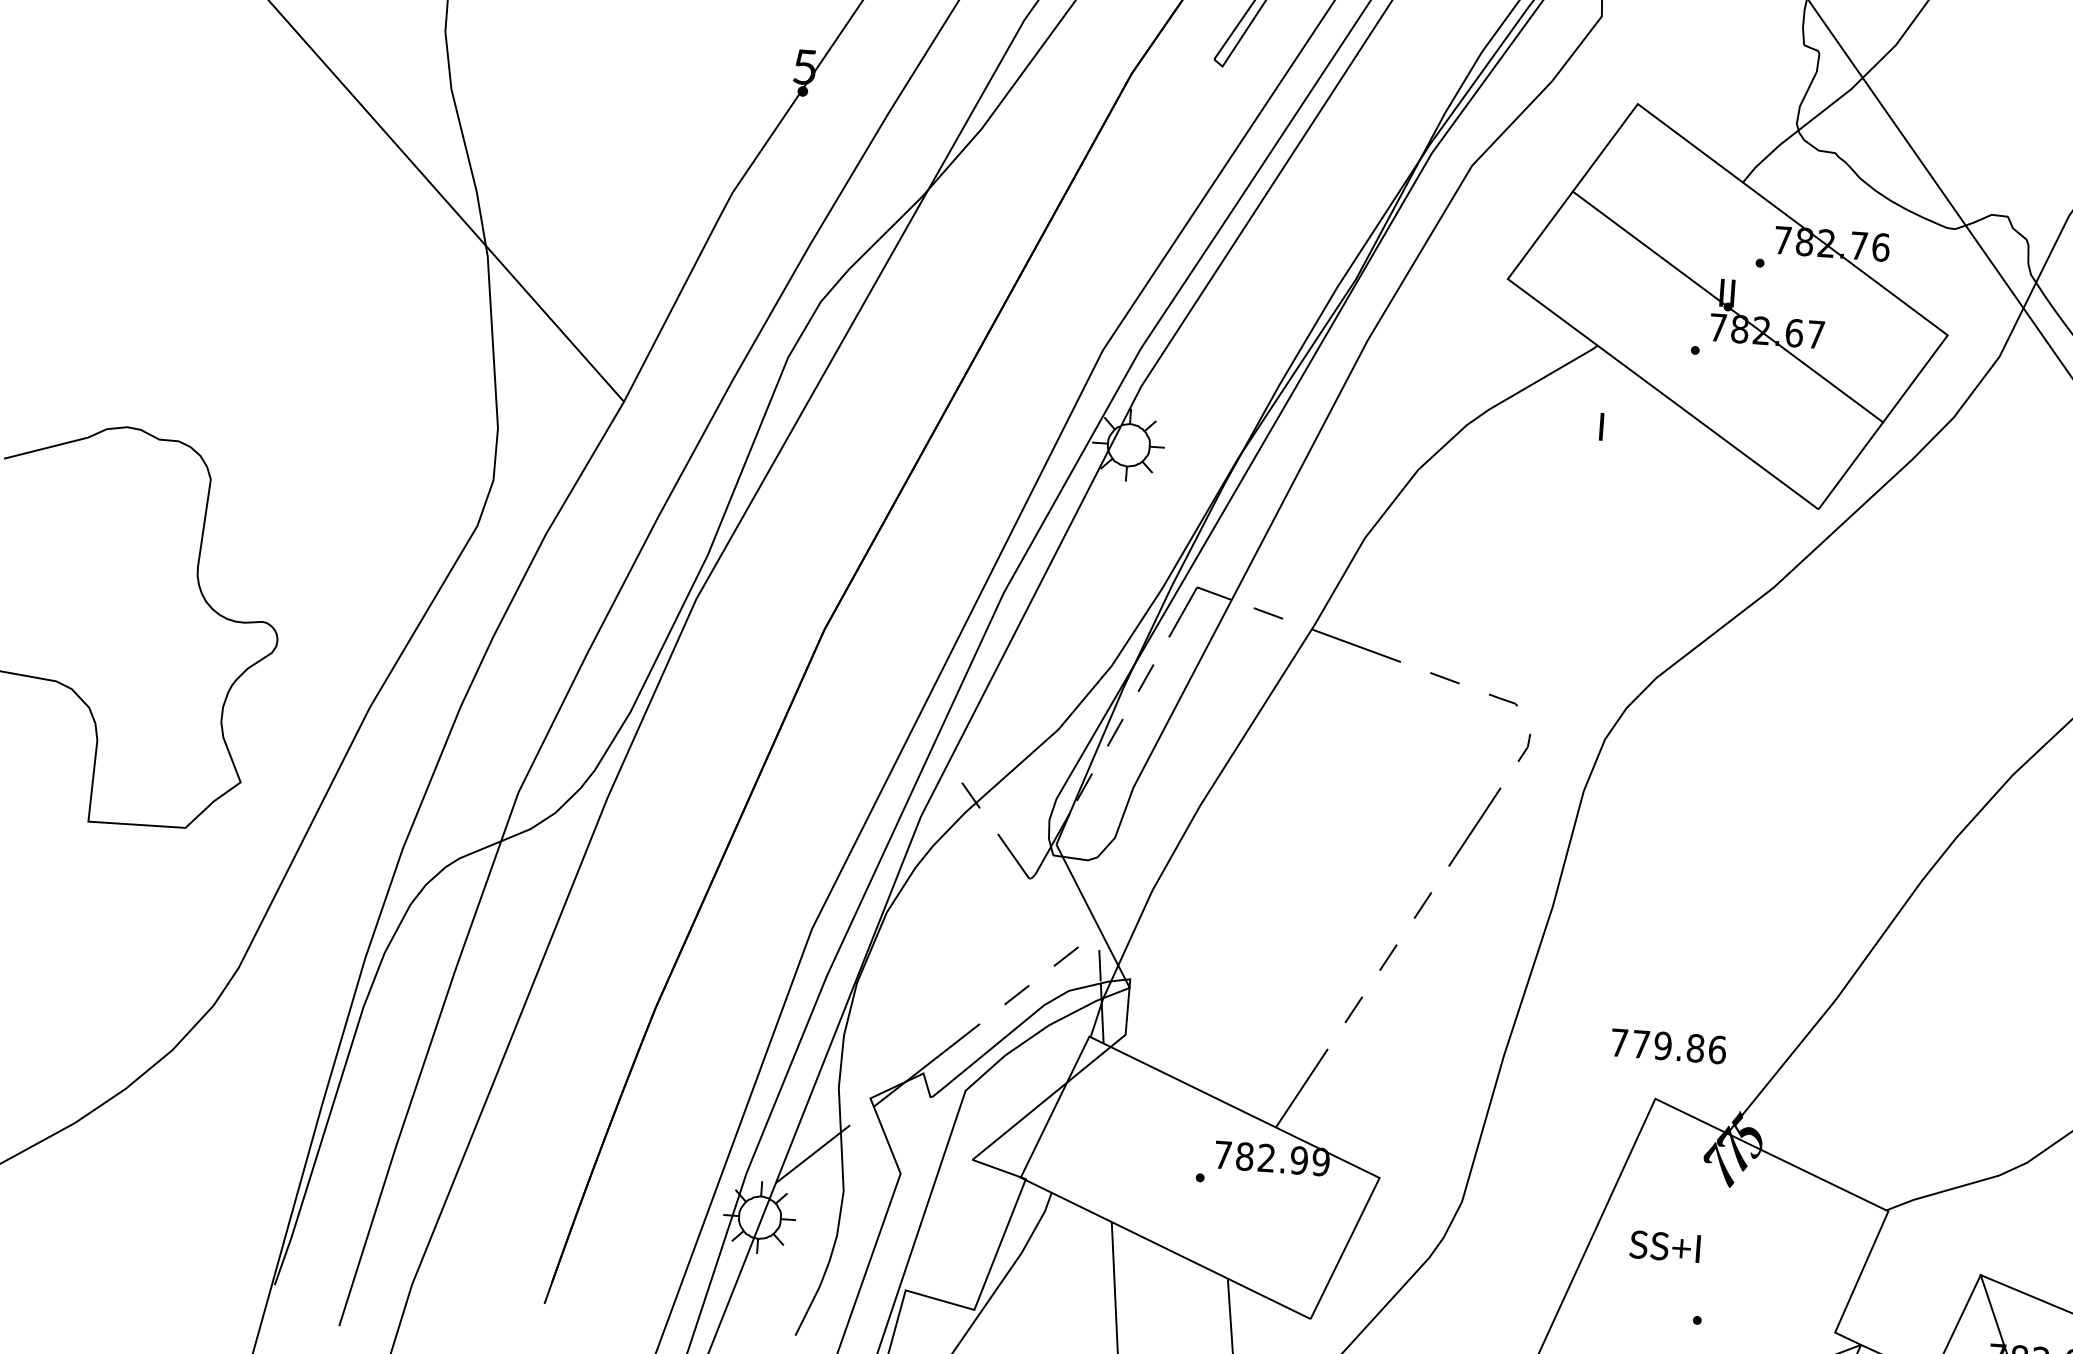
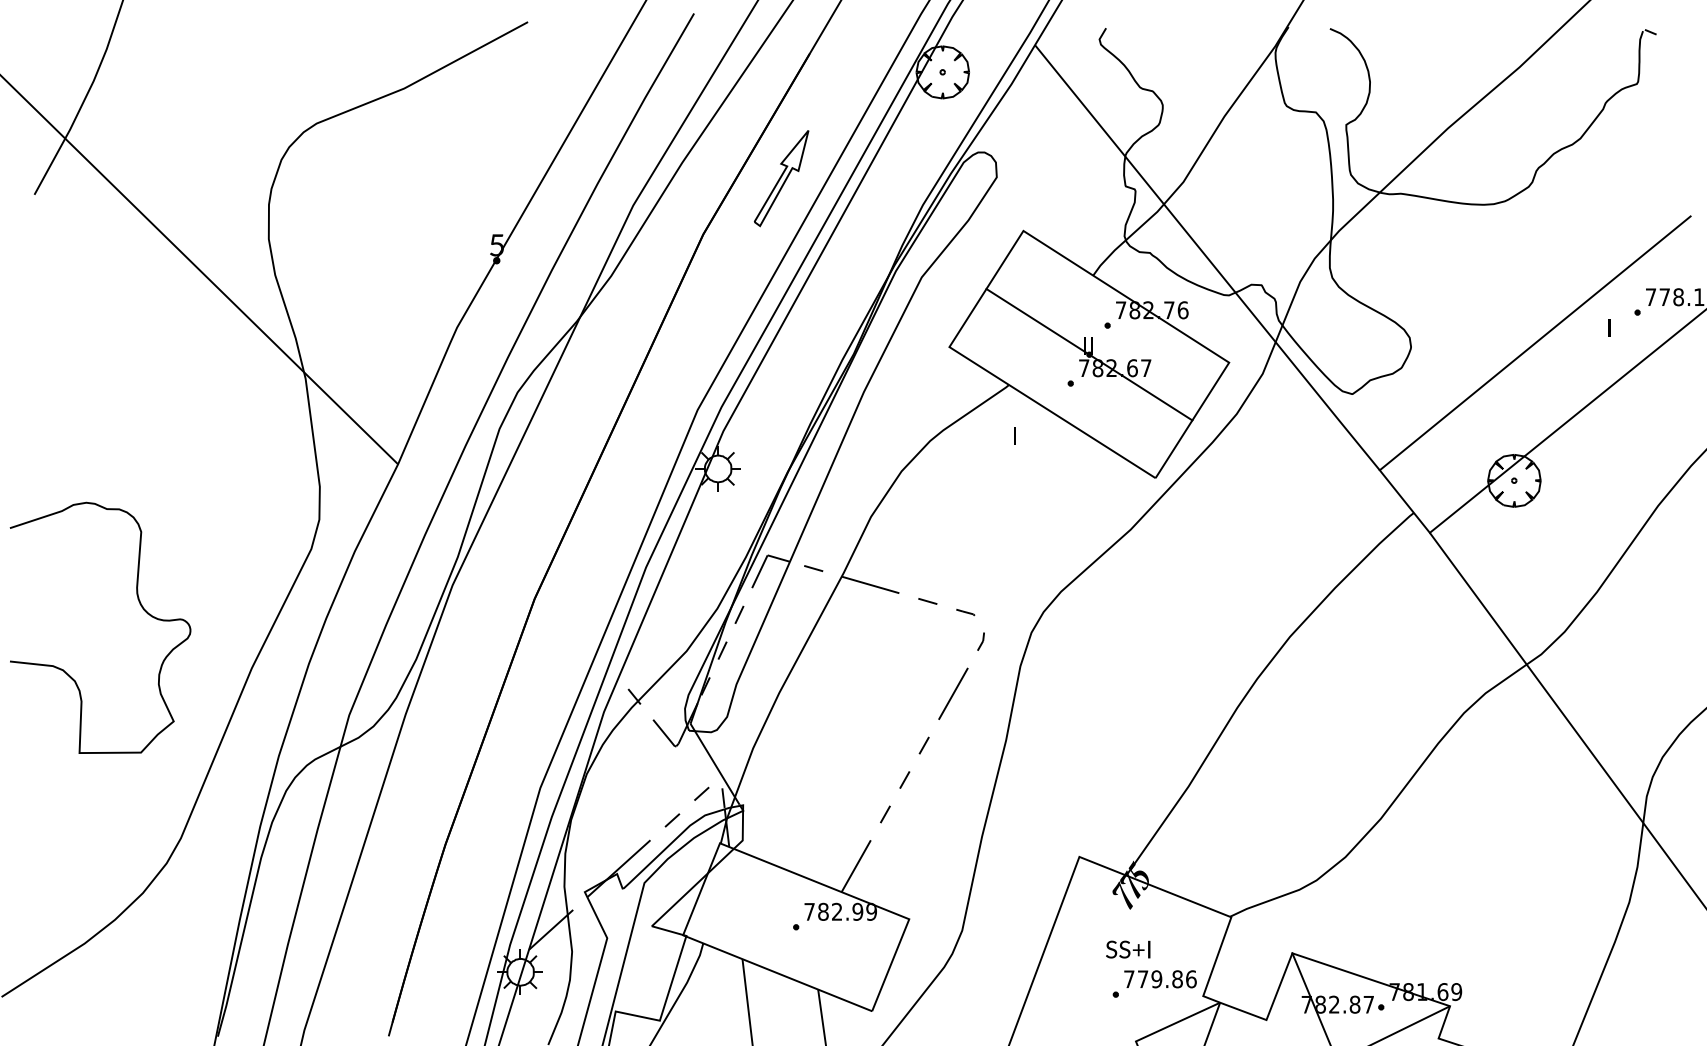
text: (1668, 1046) -> (1160, 979), moved
text: (1665, 1246) -> (1128, 949), moved

